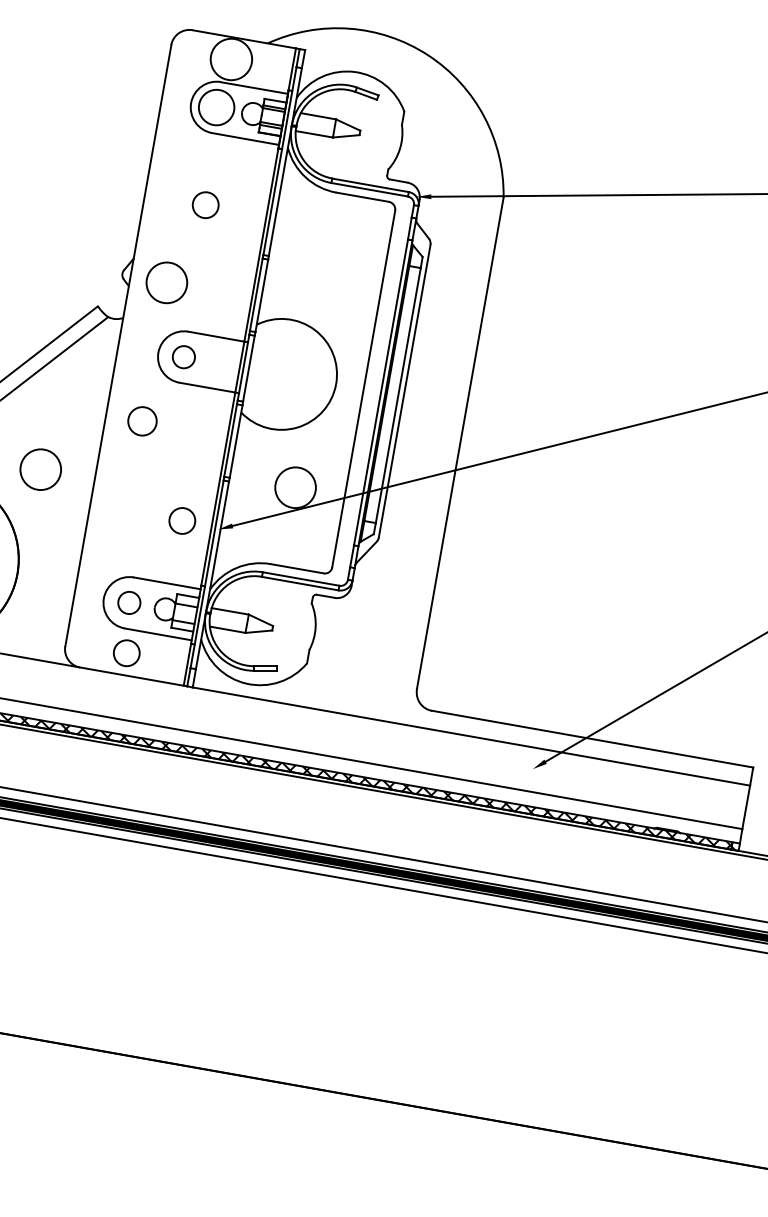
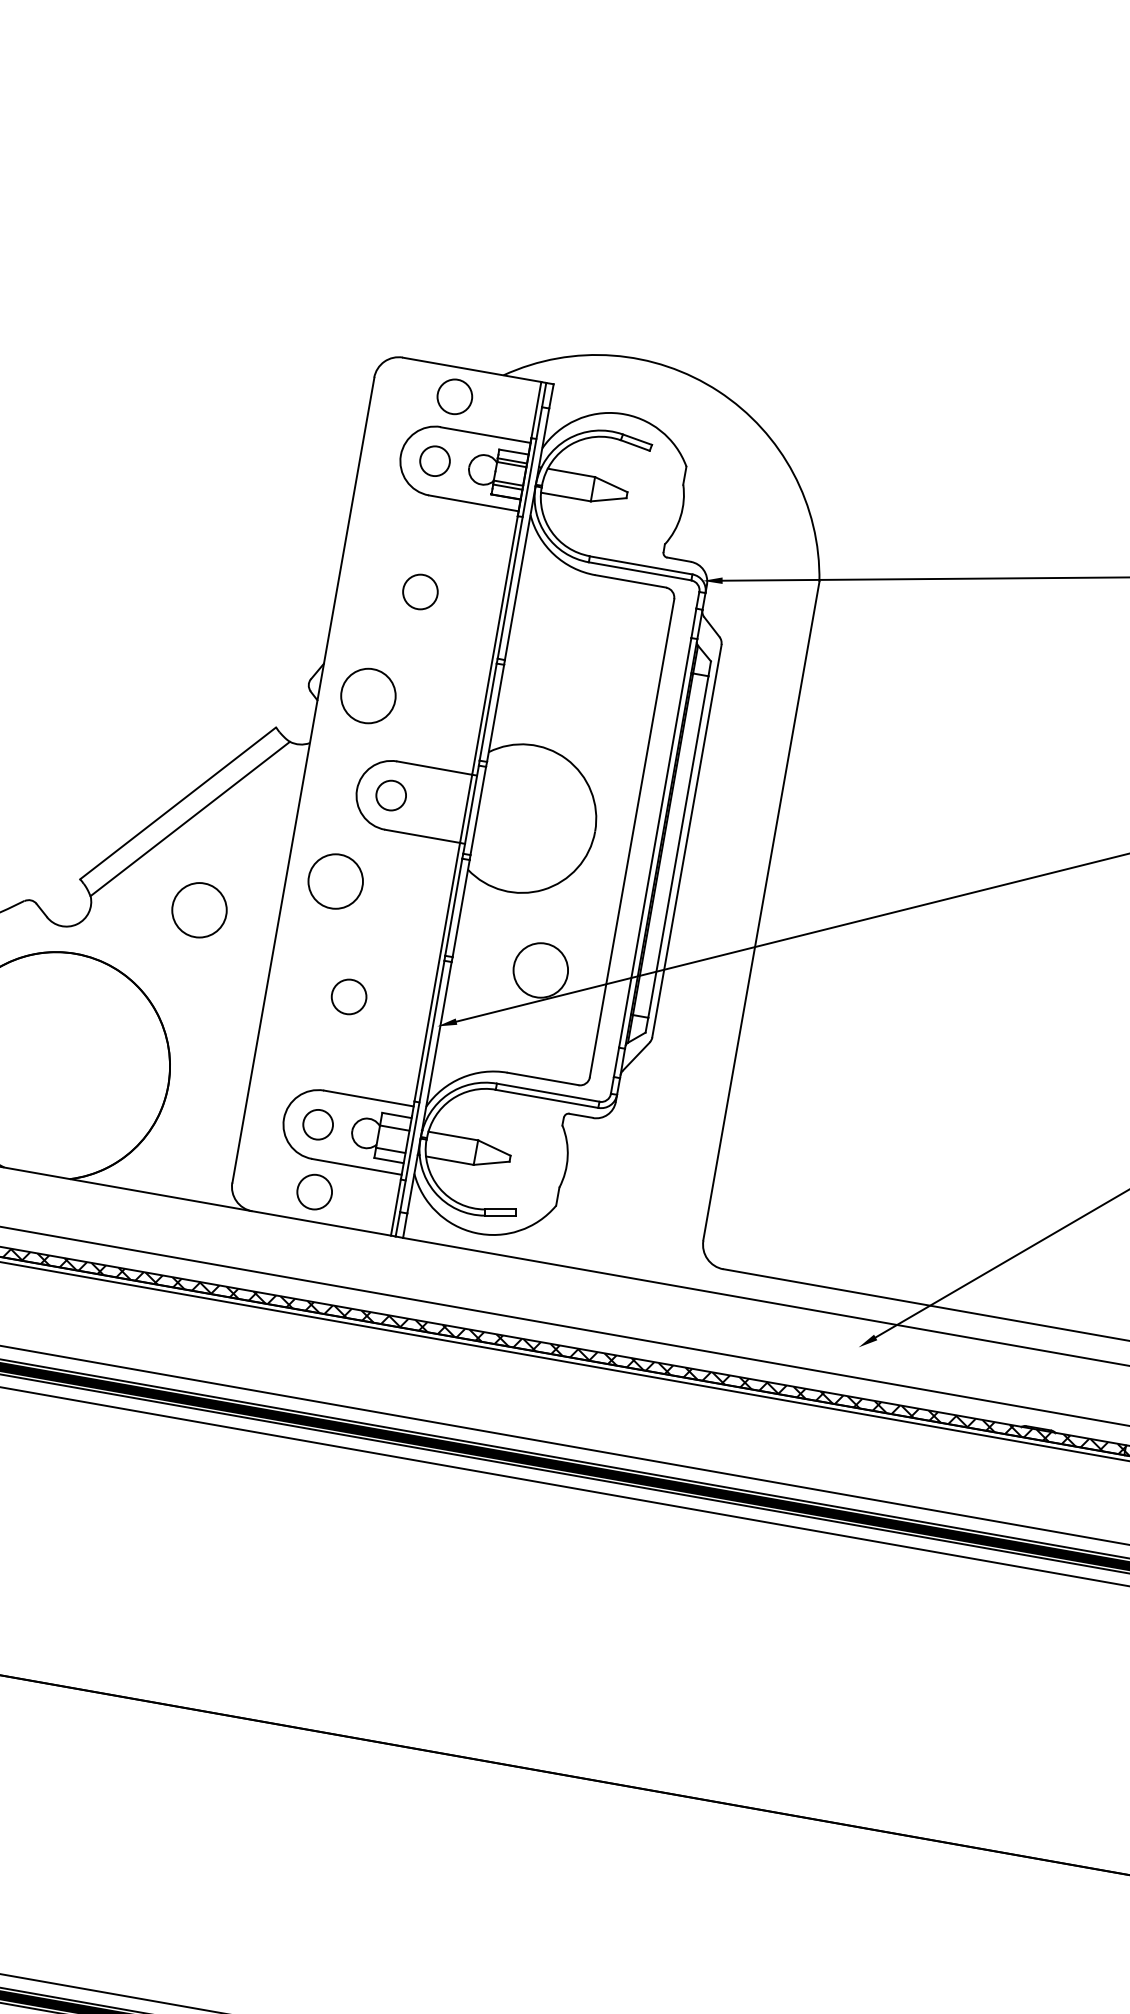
circle: (231, 59) -> (454, 396), size x0.62
circle: (216, 107) -> (434, 461), size x0.62
circle: (142, 421) -> (335, 881), size x1.43
circle: (40, 469) -> (199, 910), moved
circle: (181, 520) -> (348, 996), moved

